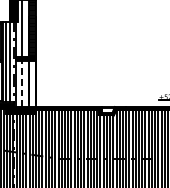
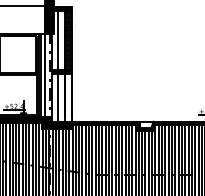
line: (21, 83) -> (57, 97), dashed -> solid

